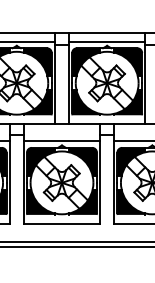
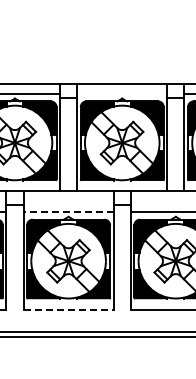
line: (107, 41) -> (122, 93), removed
line: (61, 140) -> (68, 211), solid -> dashed
line: (62, 224) -> (69, 310), solid -> dashed

